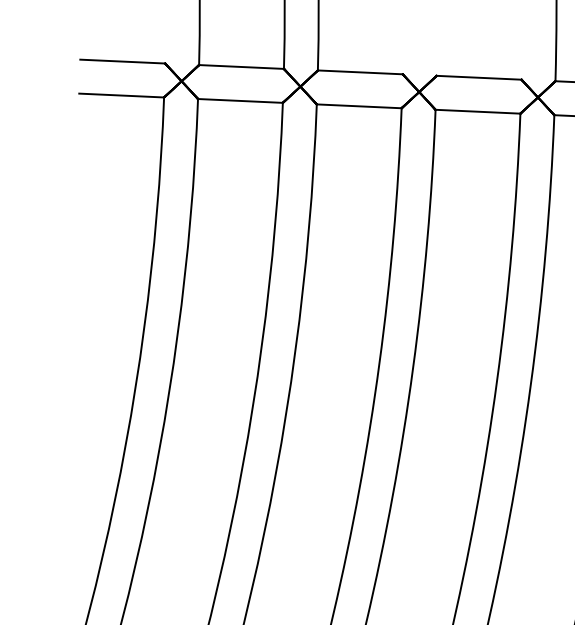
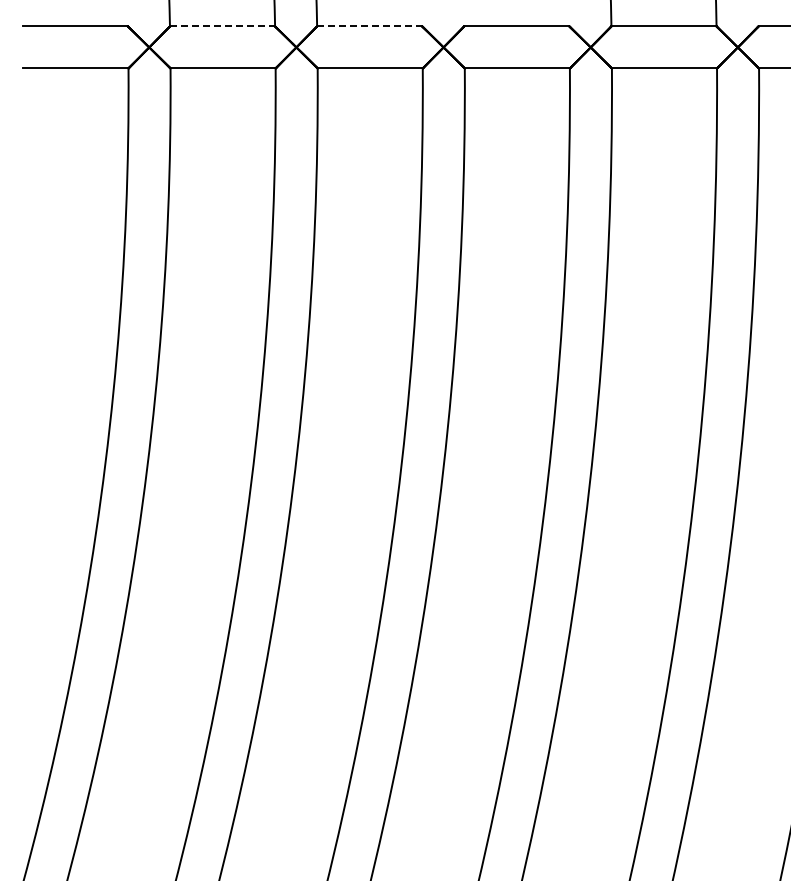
line: (241, 67) -> (222, 26), solid -> dashed
line: (360, 72) -> (369, 26), solid -> dashed

